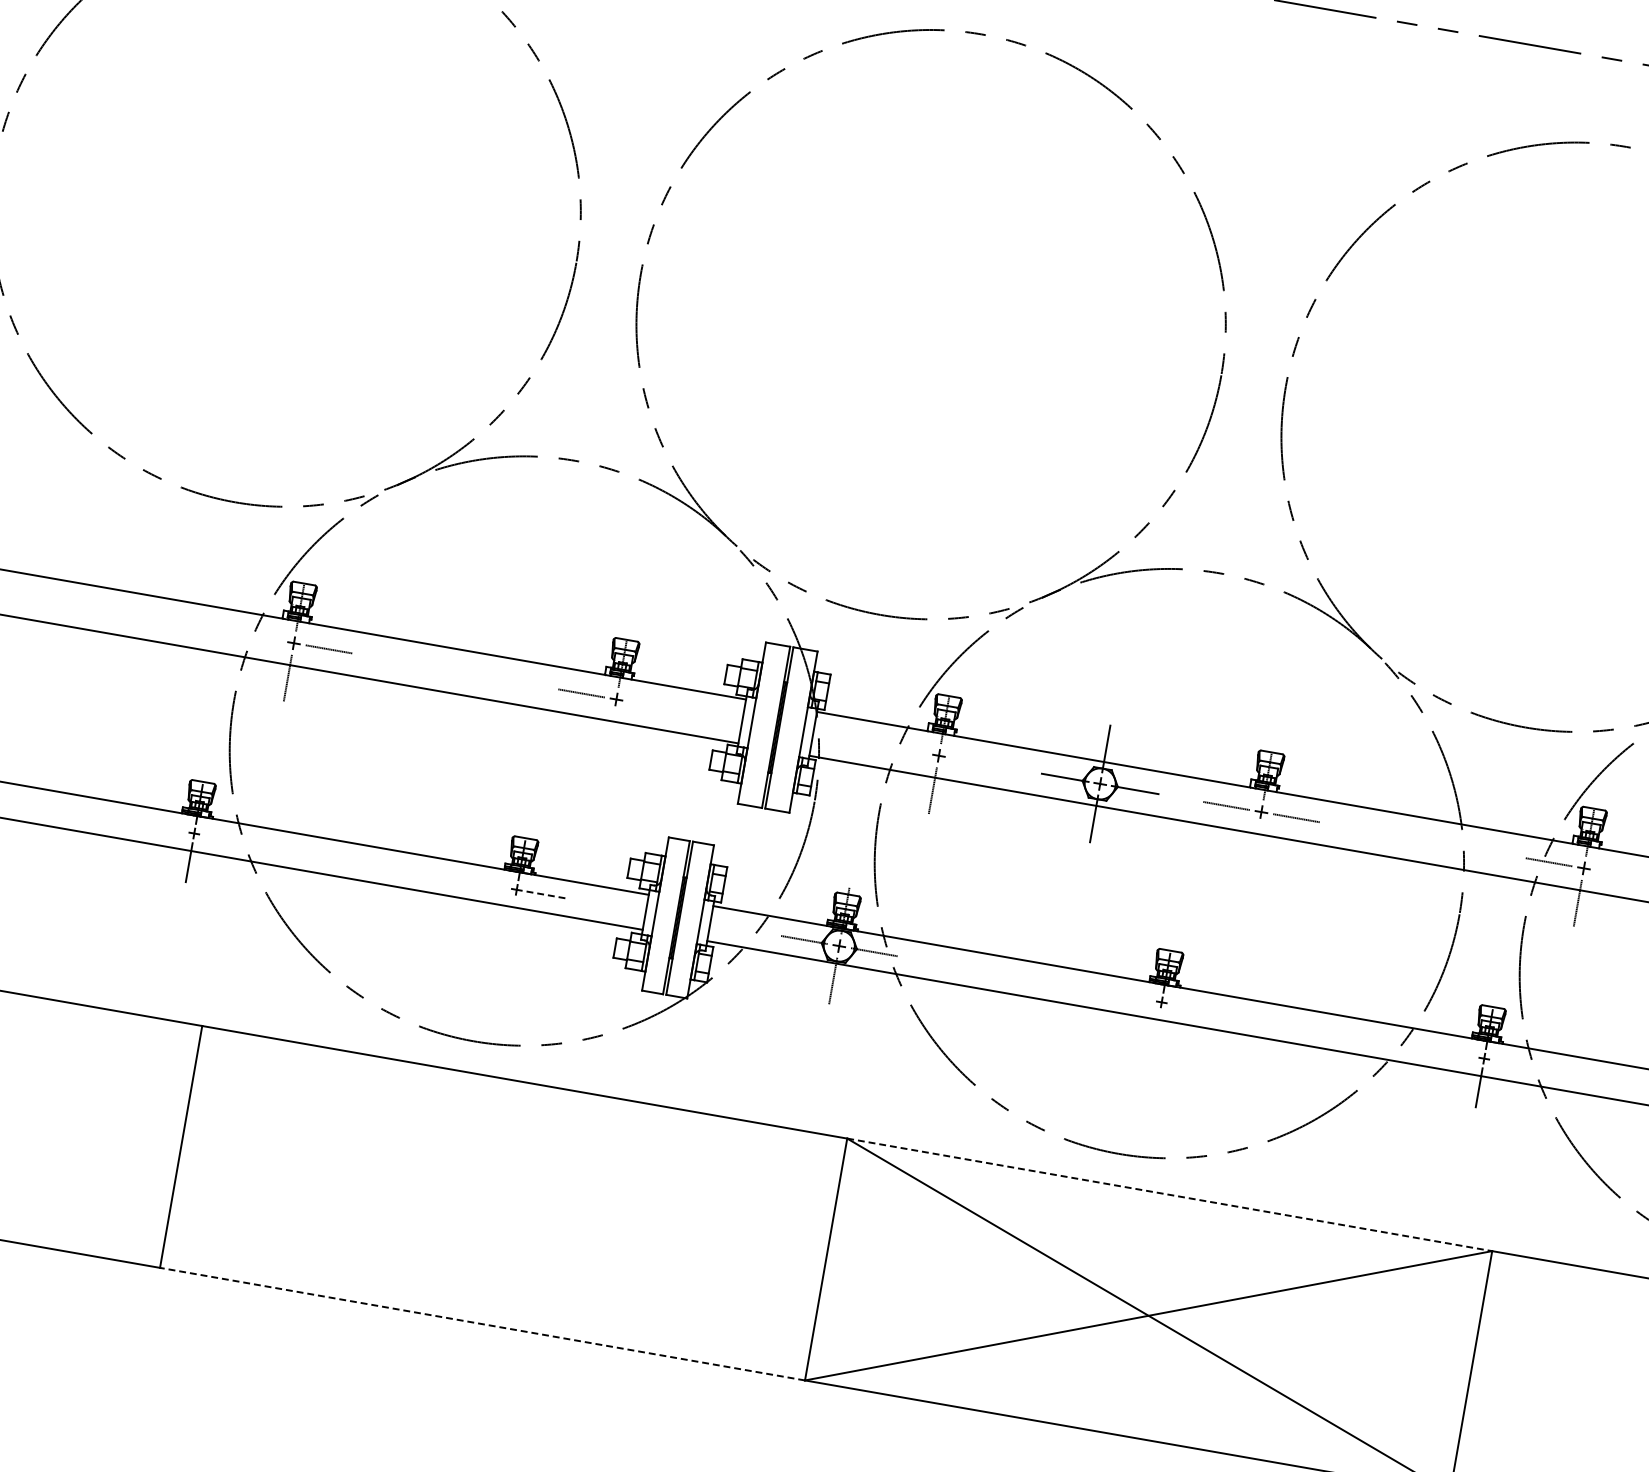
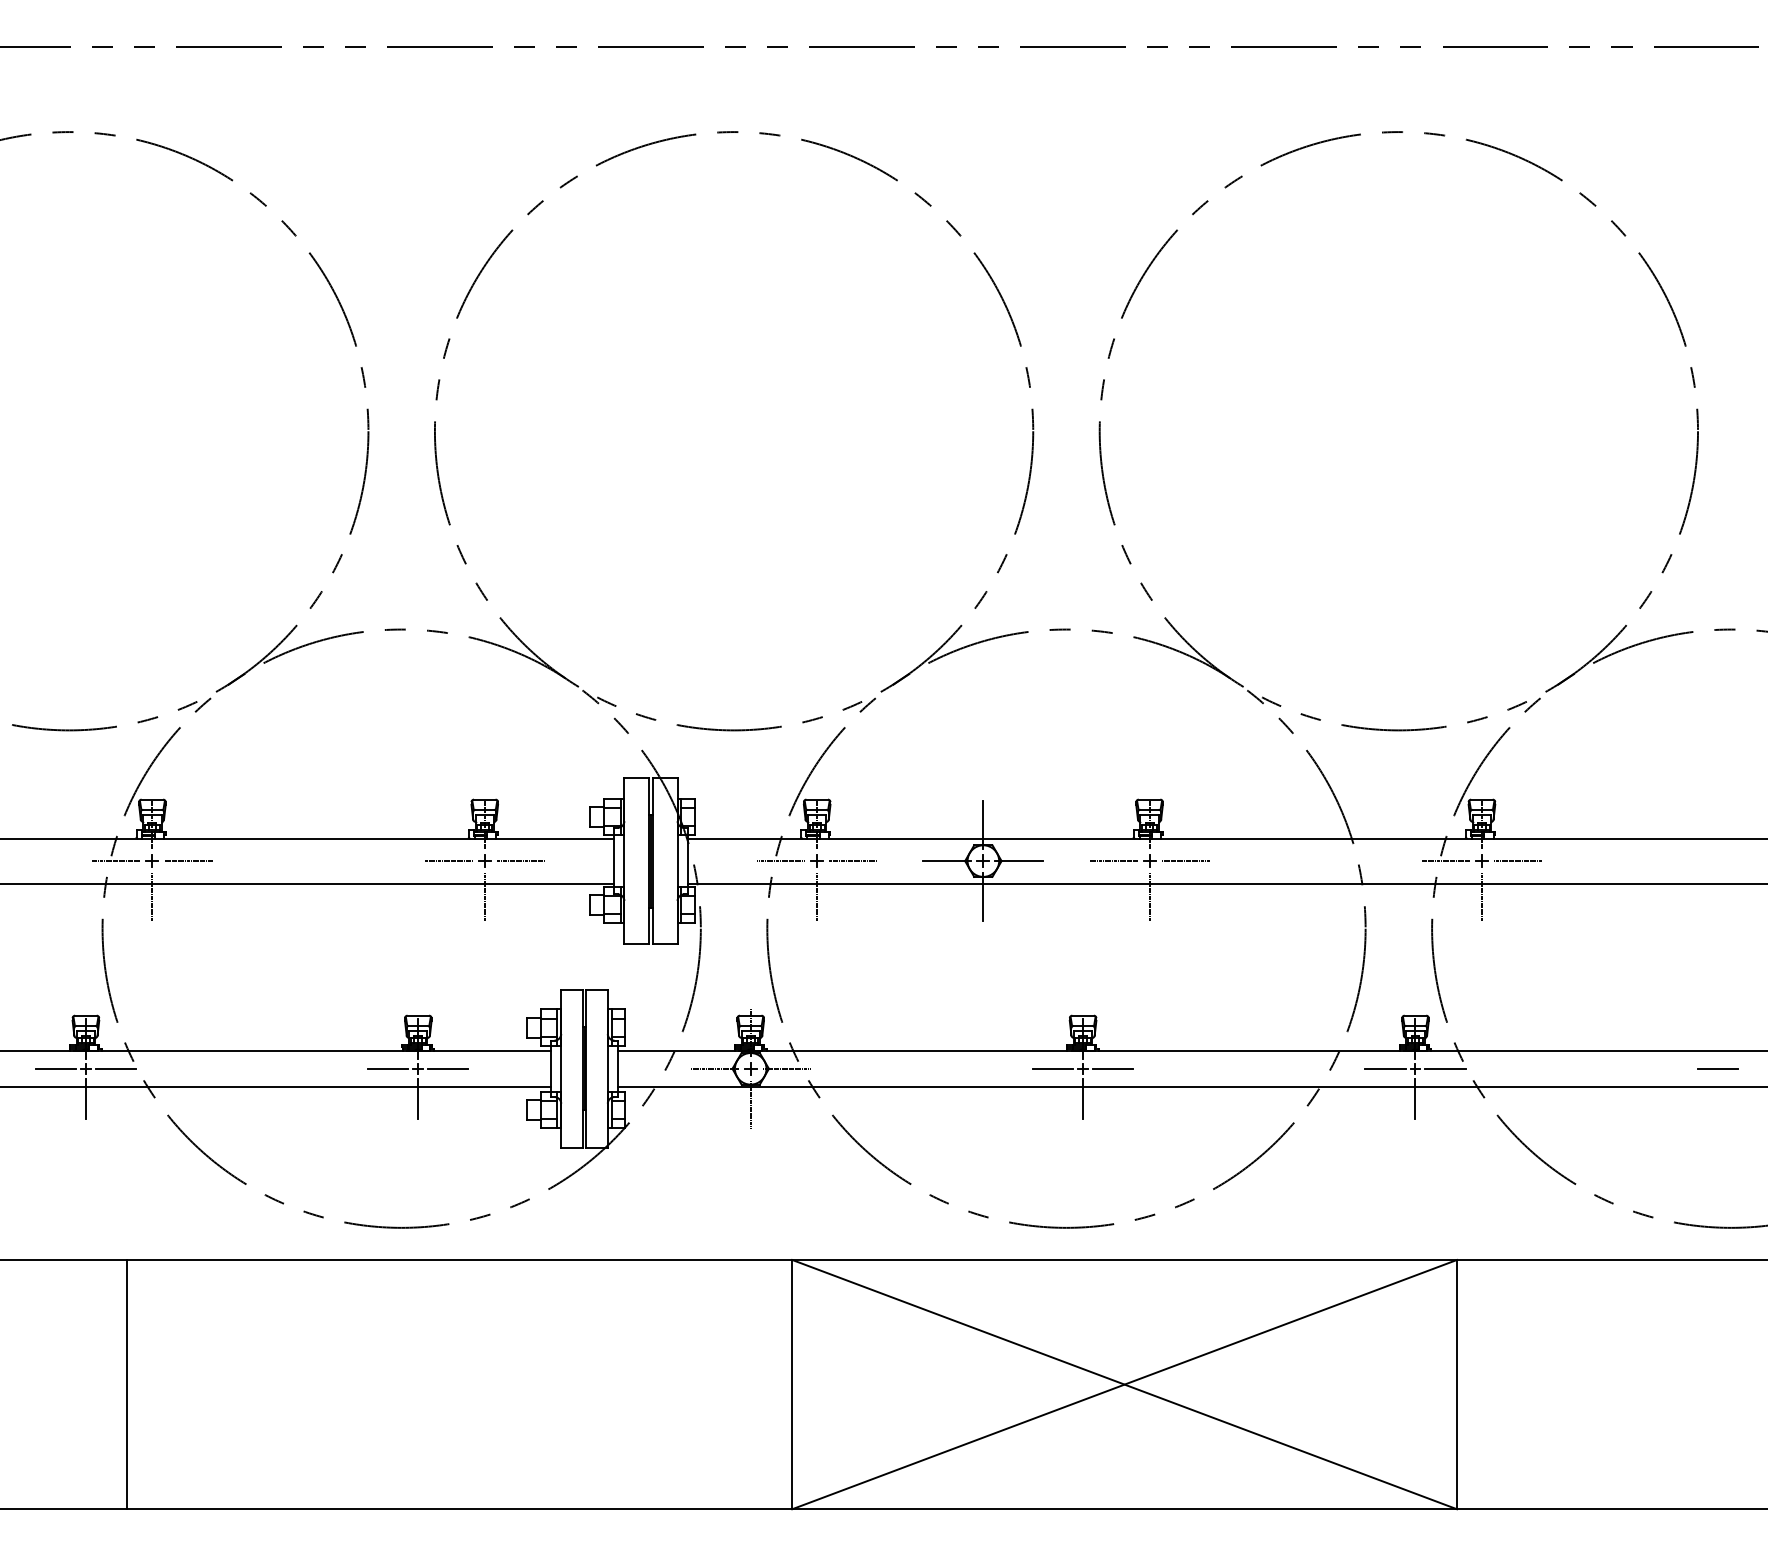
line: (259, 637) -> (116, 861), added
line: (651, 705) -> (520, 861), added
line: (610, 734) -> (484, 897), added
line: (904, 750) -> (781, 861), added
line: (974, 762) -> (853, 861), added
line: (164, 828) -> (55, 1068), added
line: (223, 838) -> (115, 1068), added
line: (1255, 847) -> (1149, 897), added
line: (1618, 874) -> (1517, 861), added
line: (487, 884) -> (388, 1068), added
line: (545, 894) -> (447, 1068), dashed -> solid
line: (511, 918) -> (418, 1098), added
line: (1133, 997) -> (1053, 1068), added
line: (1191, 1007) -> (1113, 1068), added
line: (1157, 1031) -> (1083, 1098), added
line: (1455, 1053) -> (1385, 1068), added
line: (1513, 1063) -> (1445, 1068), added
line: (1170, 1194) -> (1125, 1259), dashed -> solid
line: (482, 1324) -> (459, 1509), dashed -> solid

